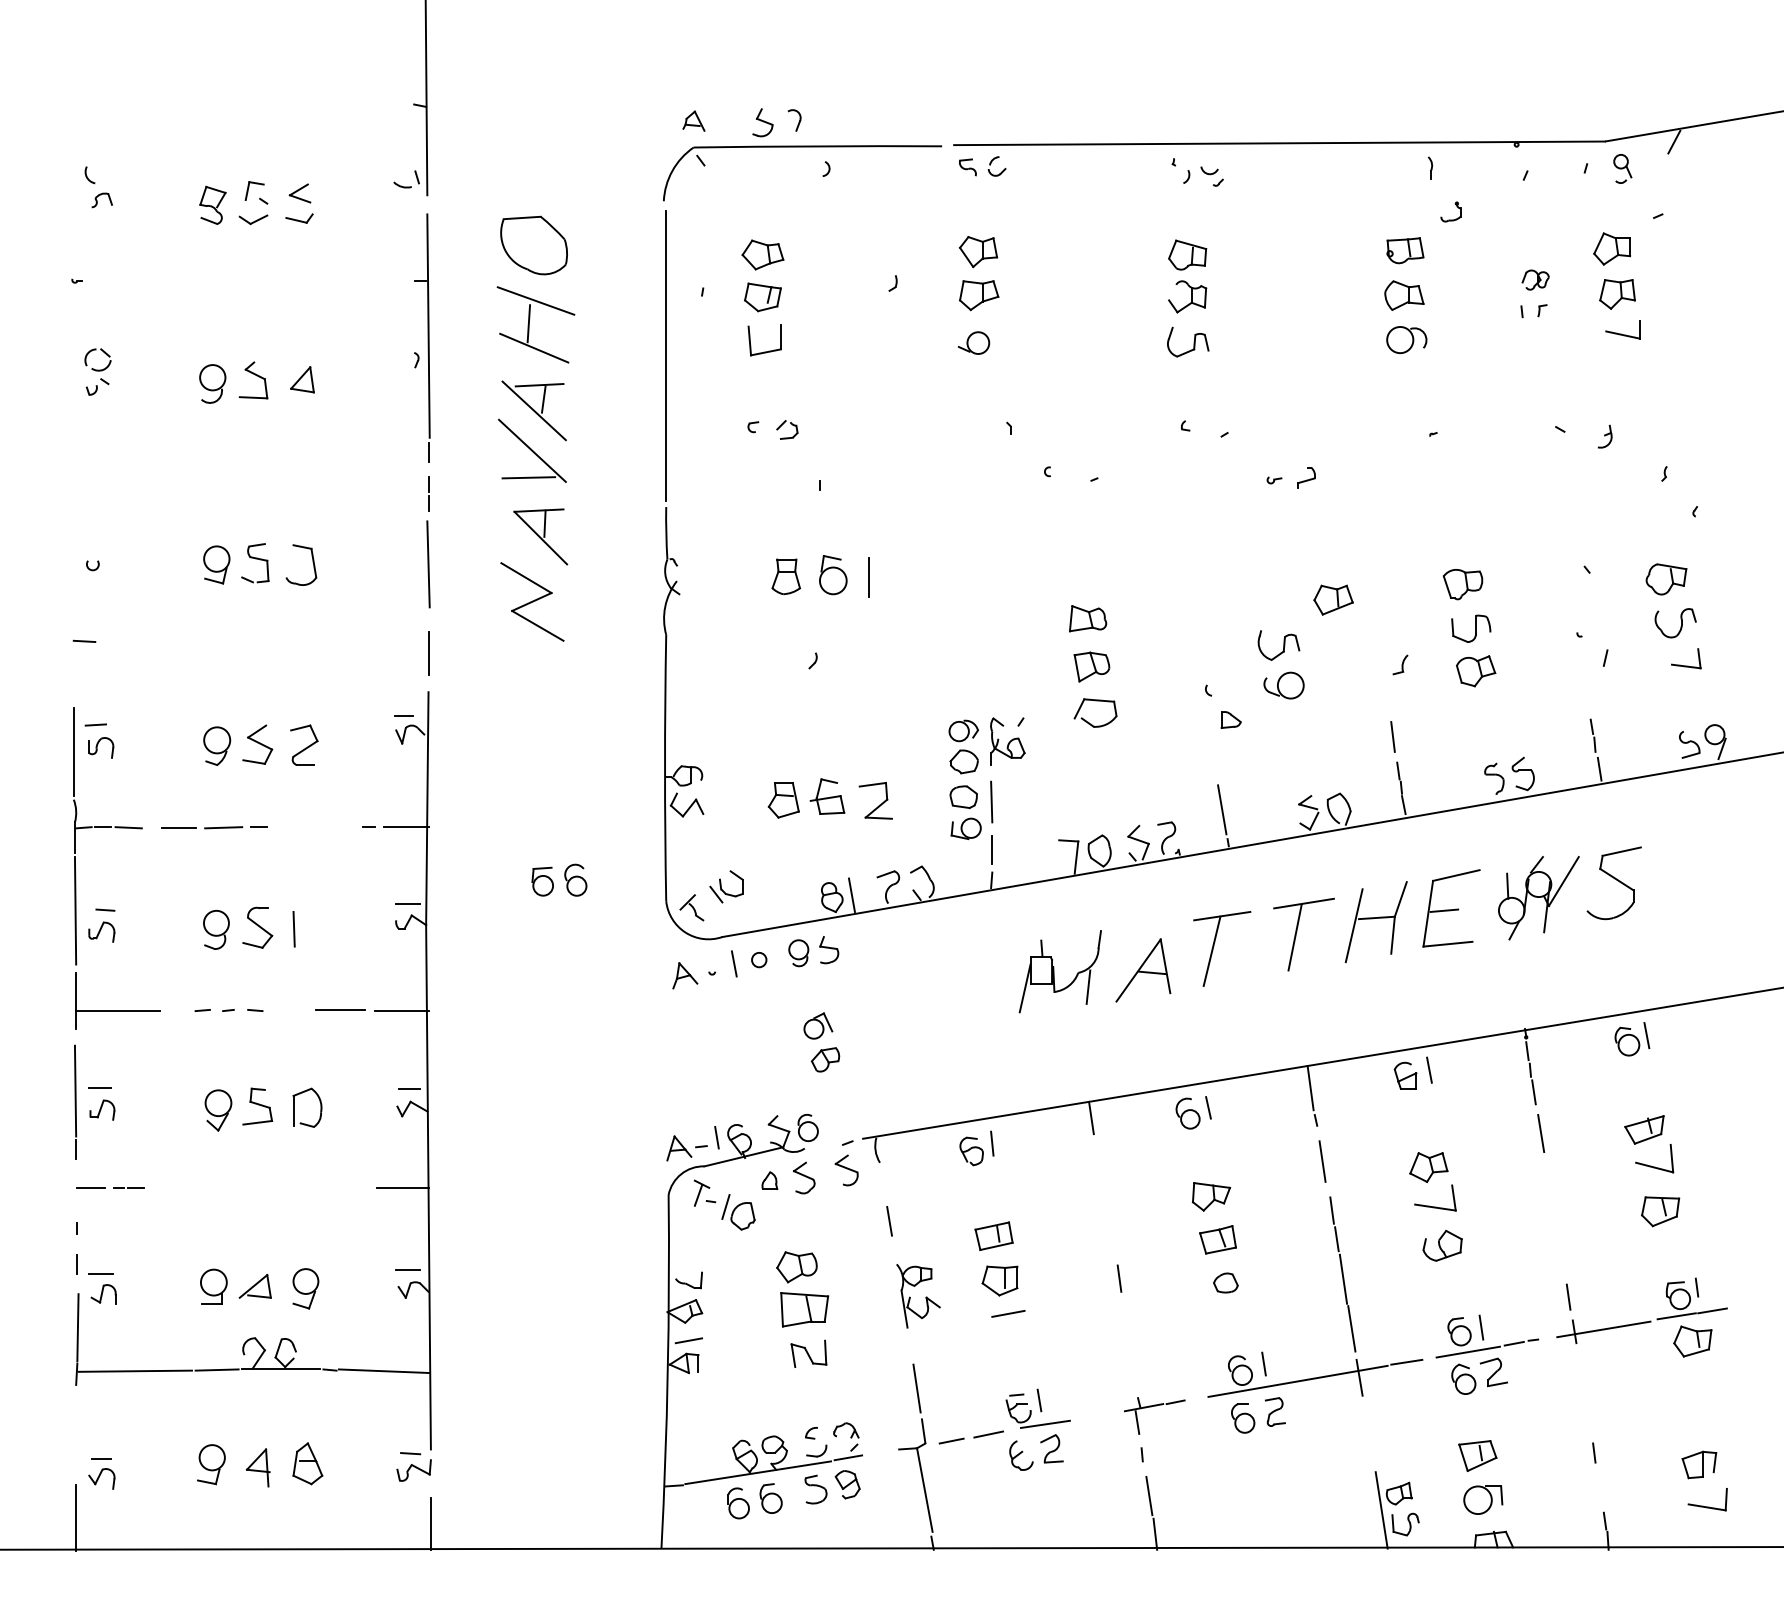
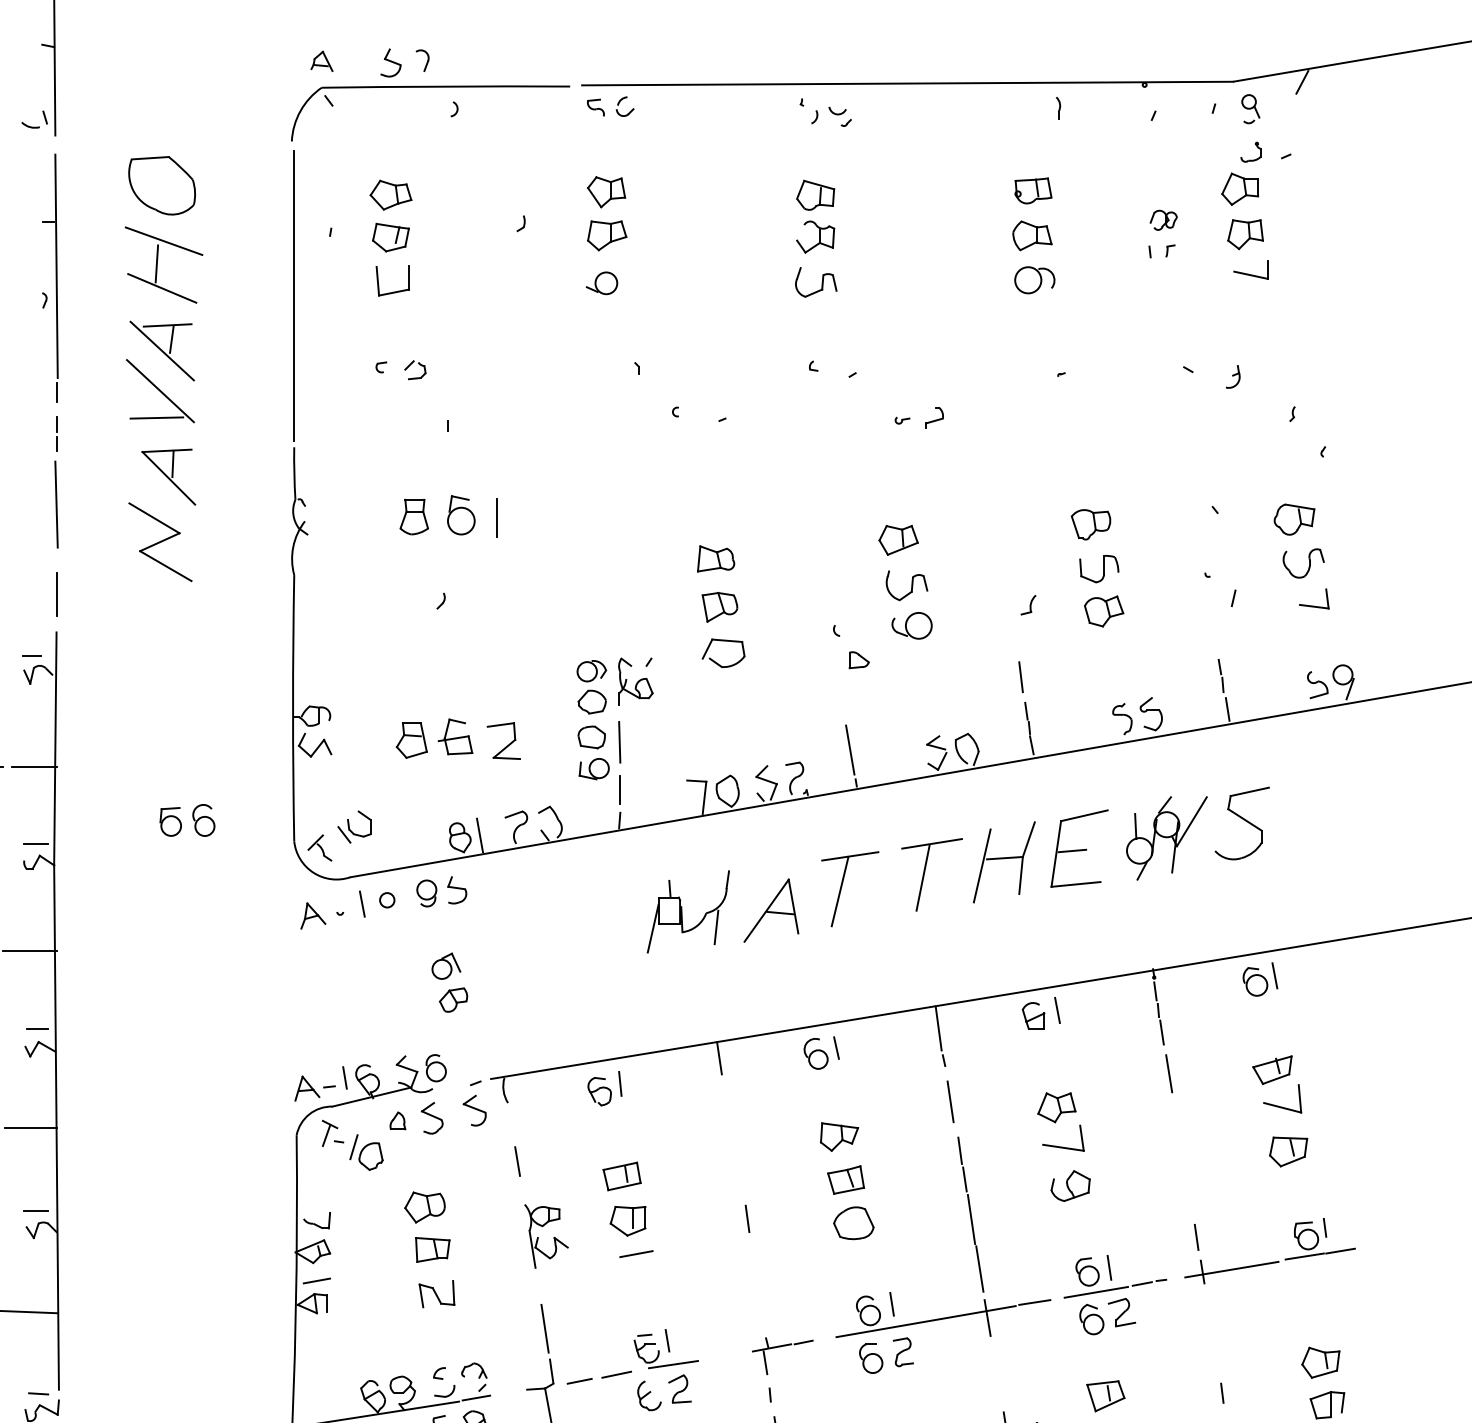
part: (1455, 205) -> (1255, 145), moved
part: (1333, 599) -> (898, 539), moved
part: (1225, 1282) -> (853, 1222), size x1.67
part: (804, 1309) -> (432, 1249), size x0.71
part: (1692, 1341) -> (1320, 1362), moved

